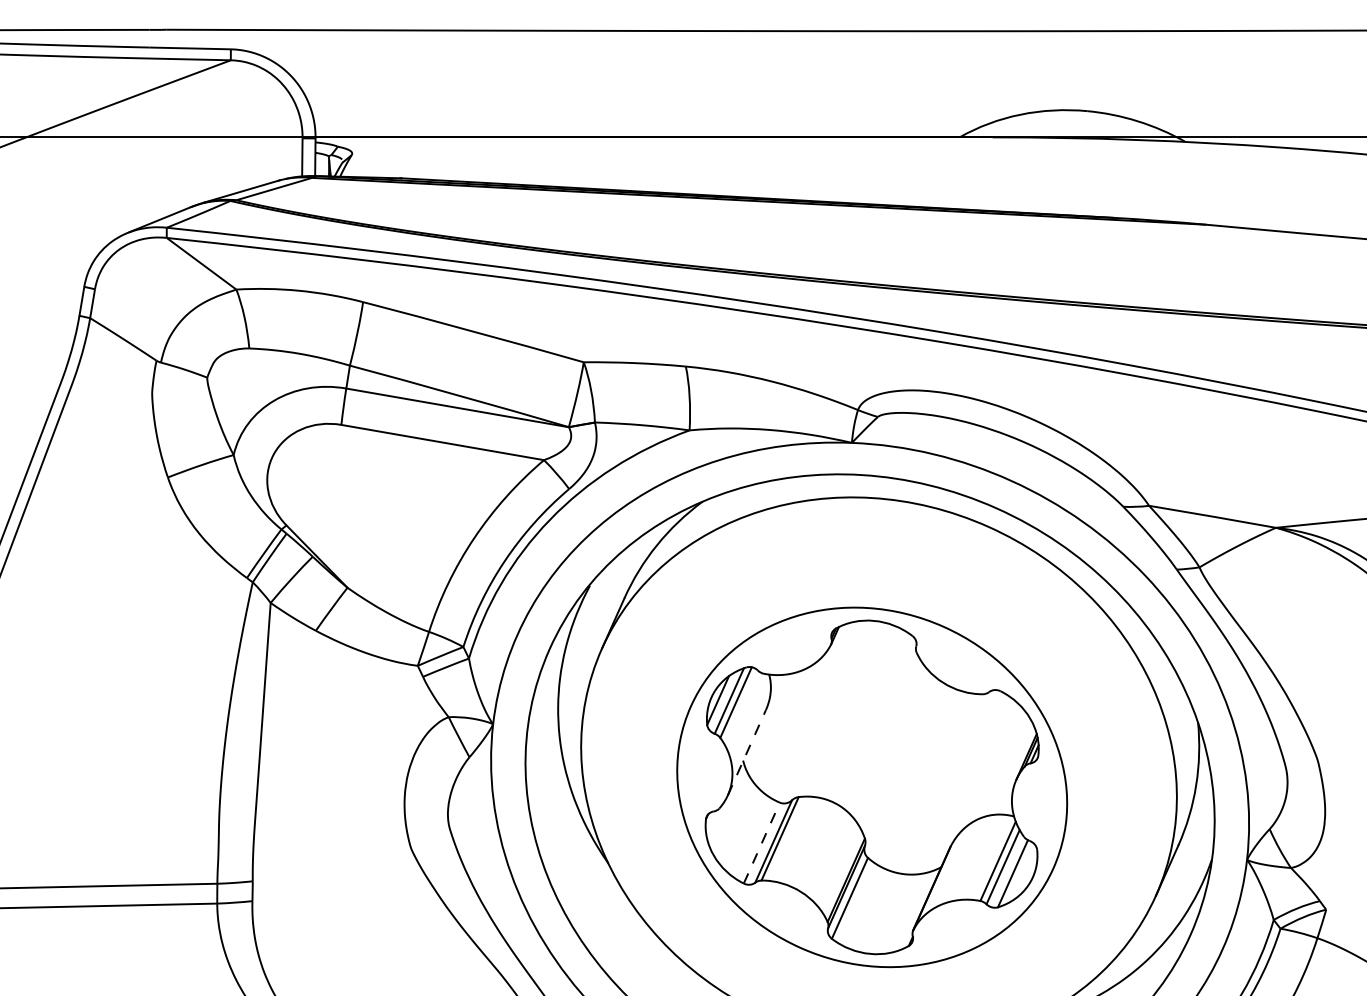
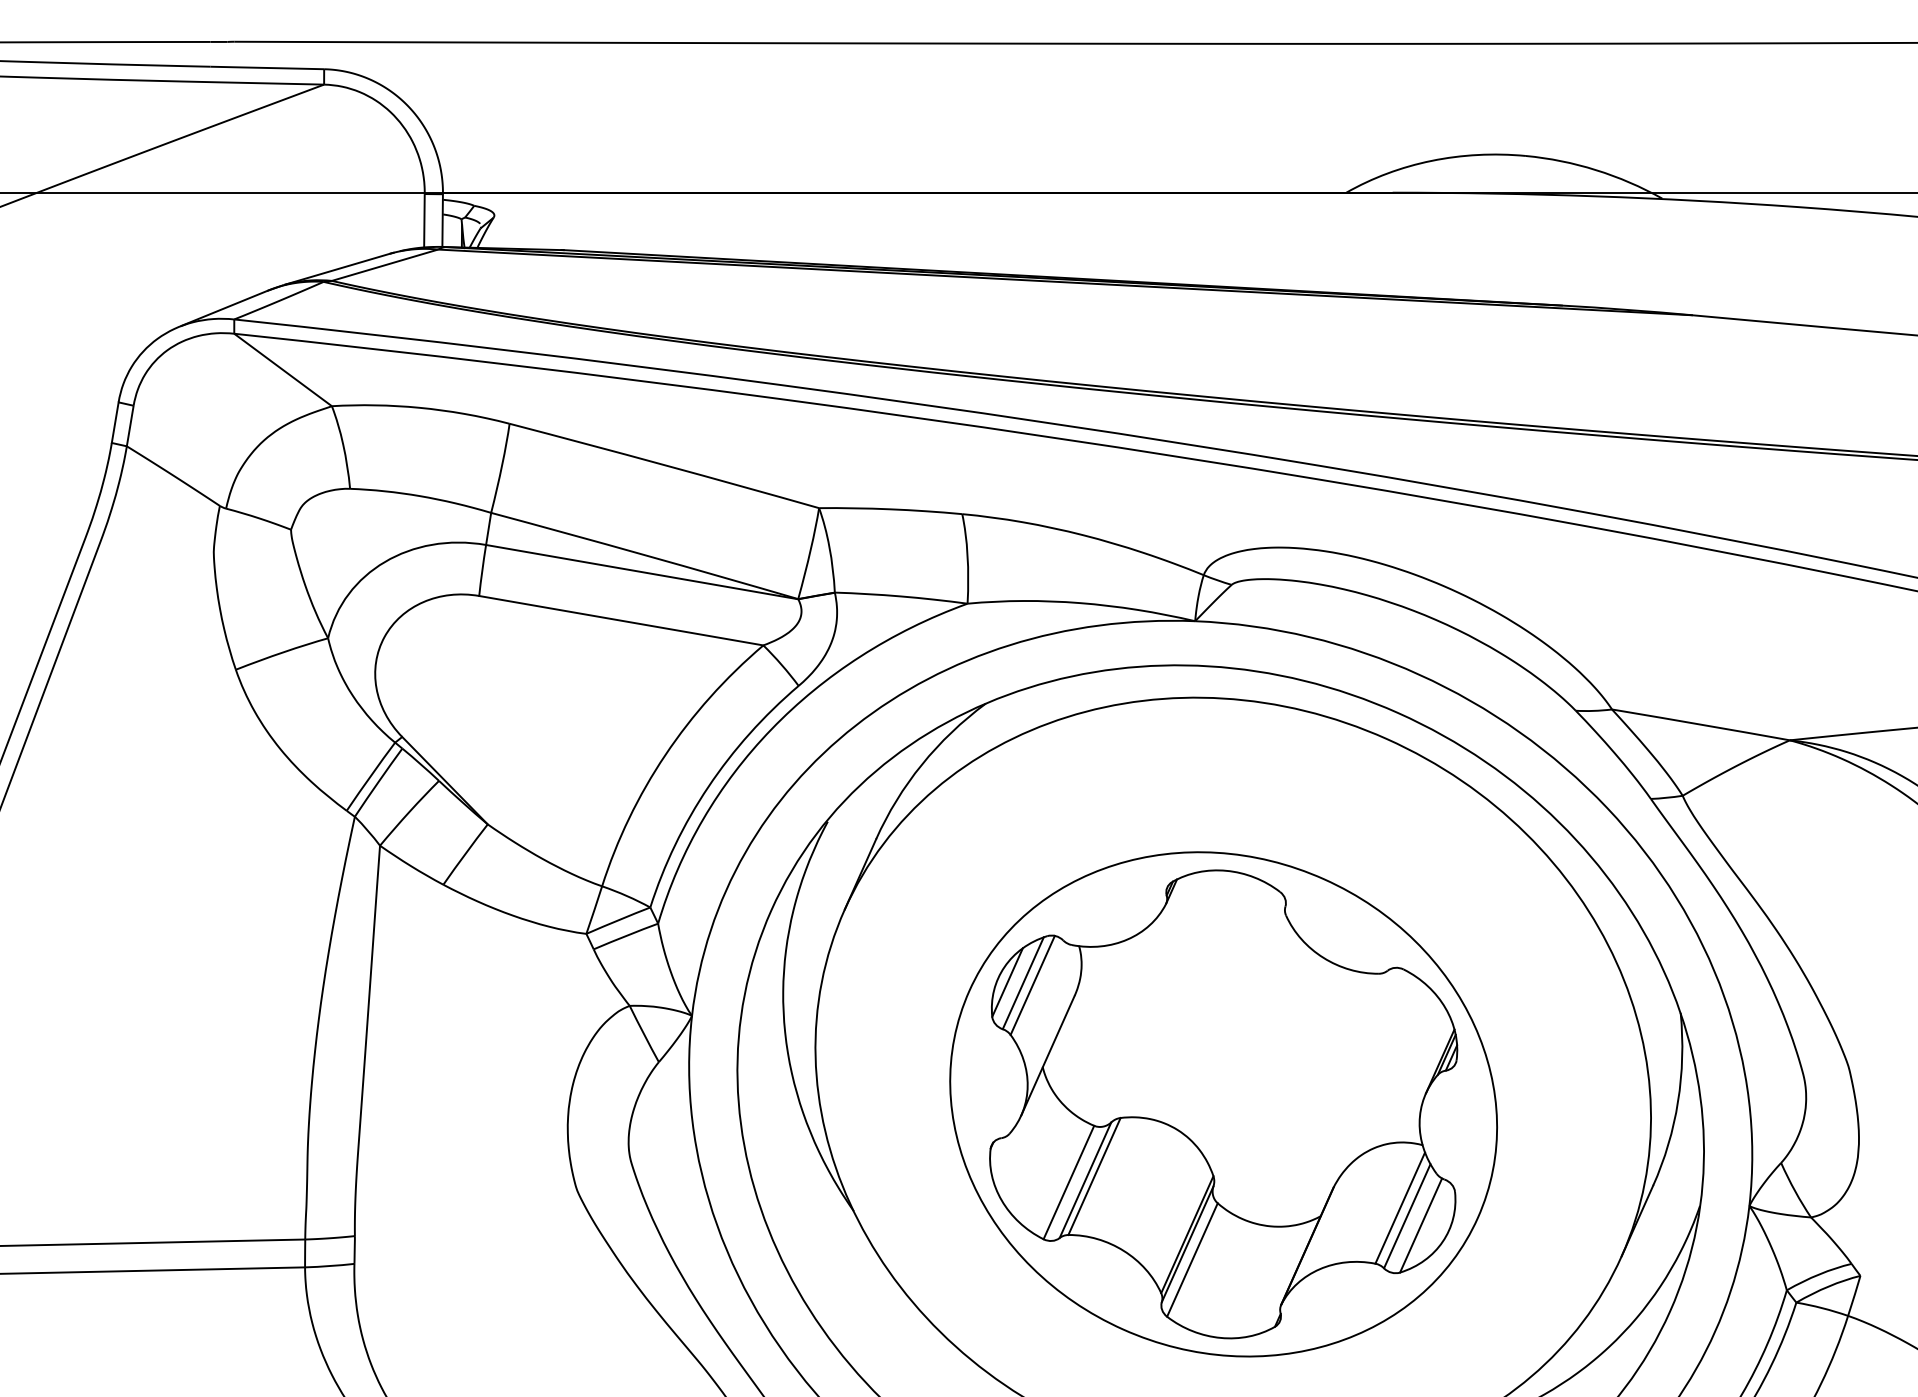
line: (747, 752) -> (1048, 1055), dashed -> solid
line: (762, 843) -> (1069, 1182), dashed -> solid

